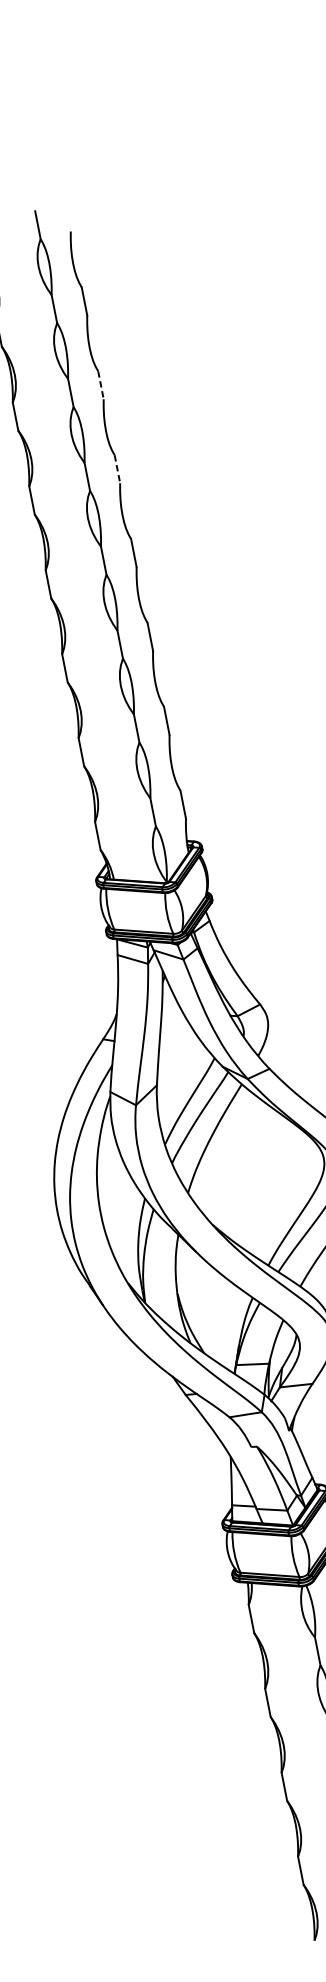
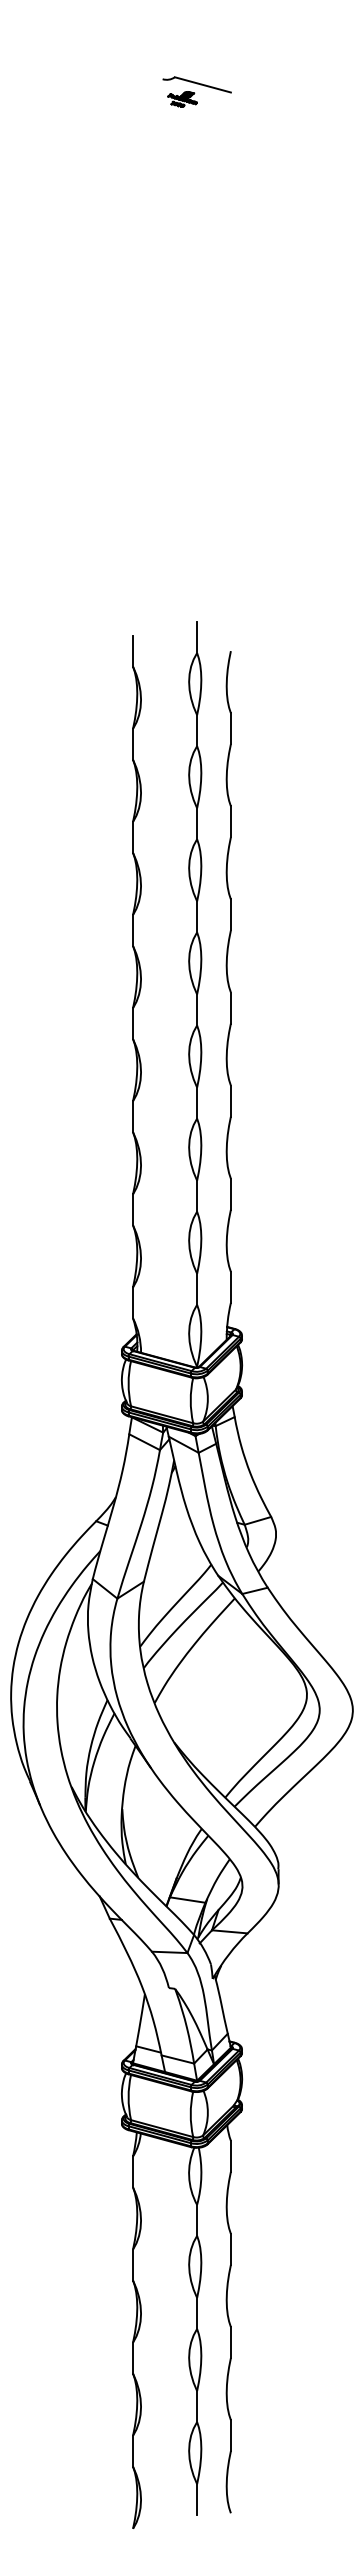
line: (100, 385) -> (230, 821), dashed -> solid
line: (116, 468) -> (230, 914), dashed -> solid

